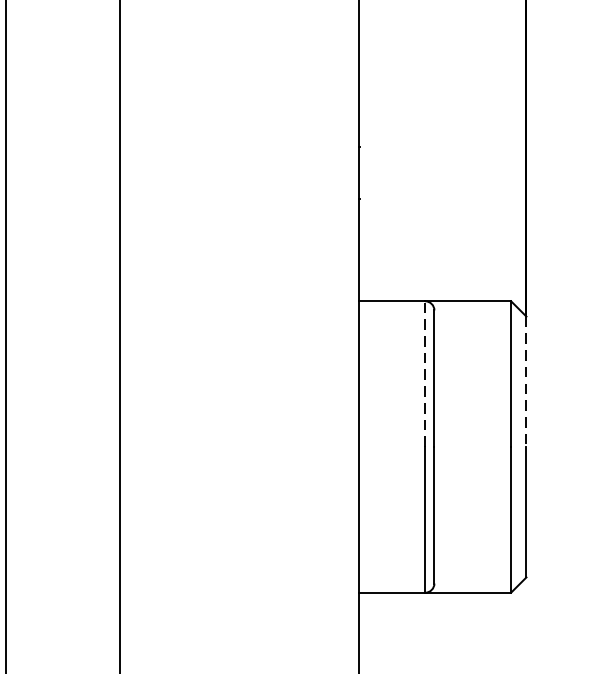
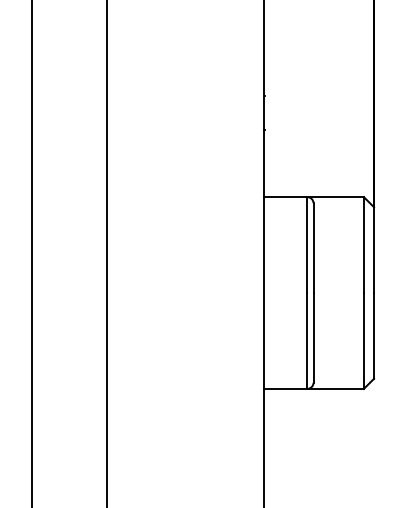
line: (425, 374) -> (307, 245), dashed -> solid
line: (527, 382) -> (374, 250), dashed -> solid

